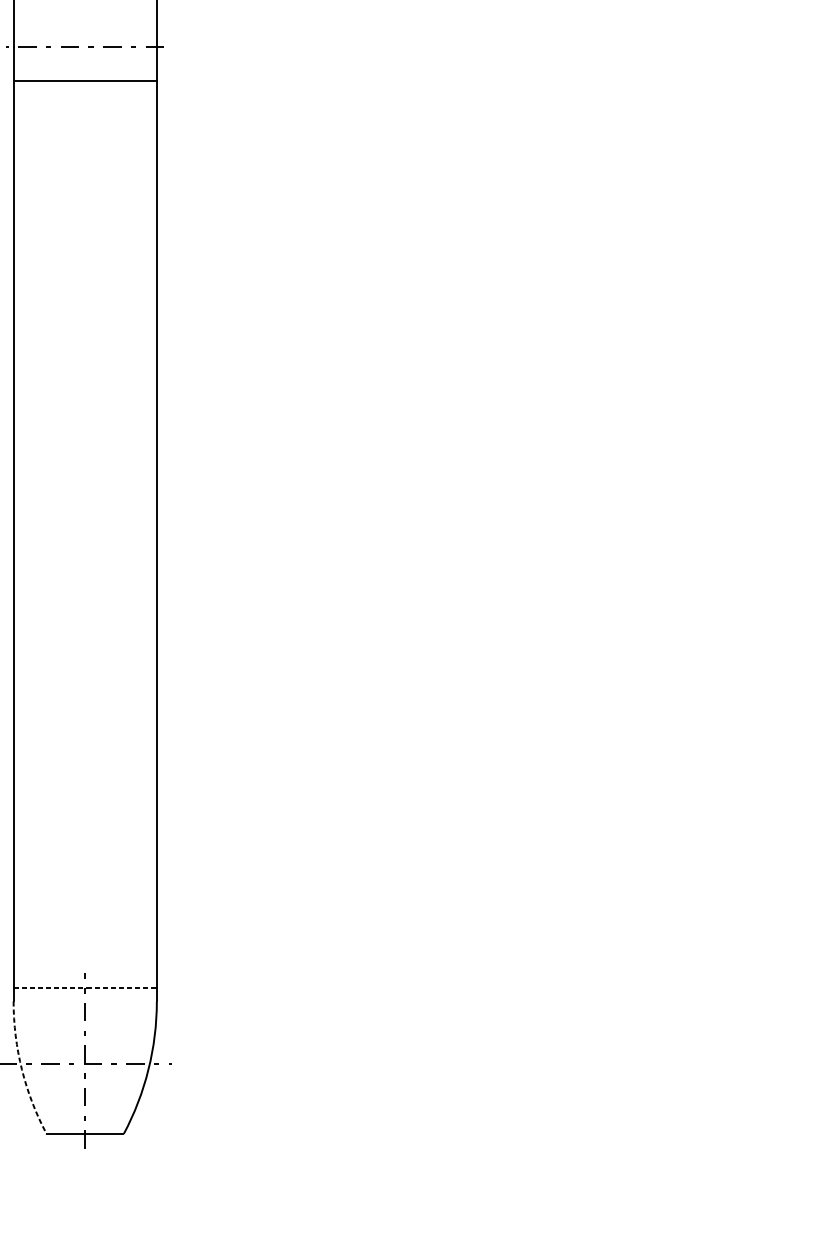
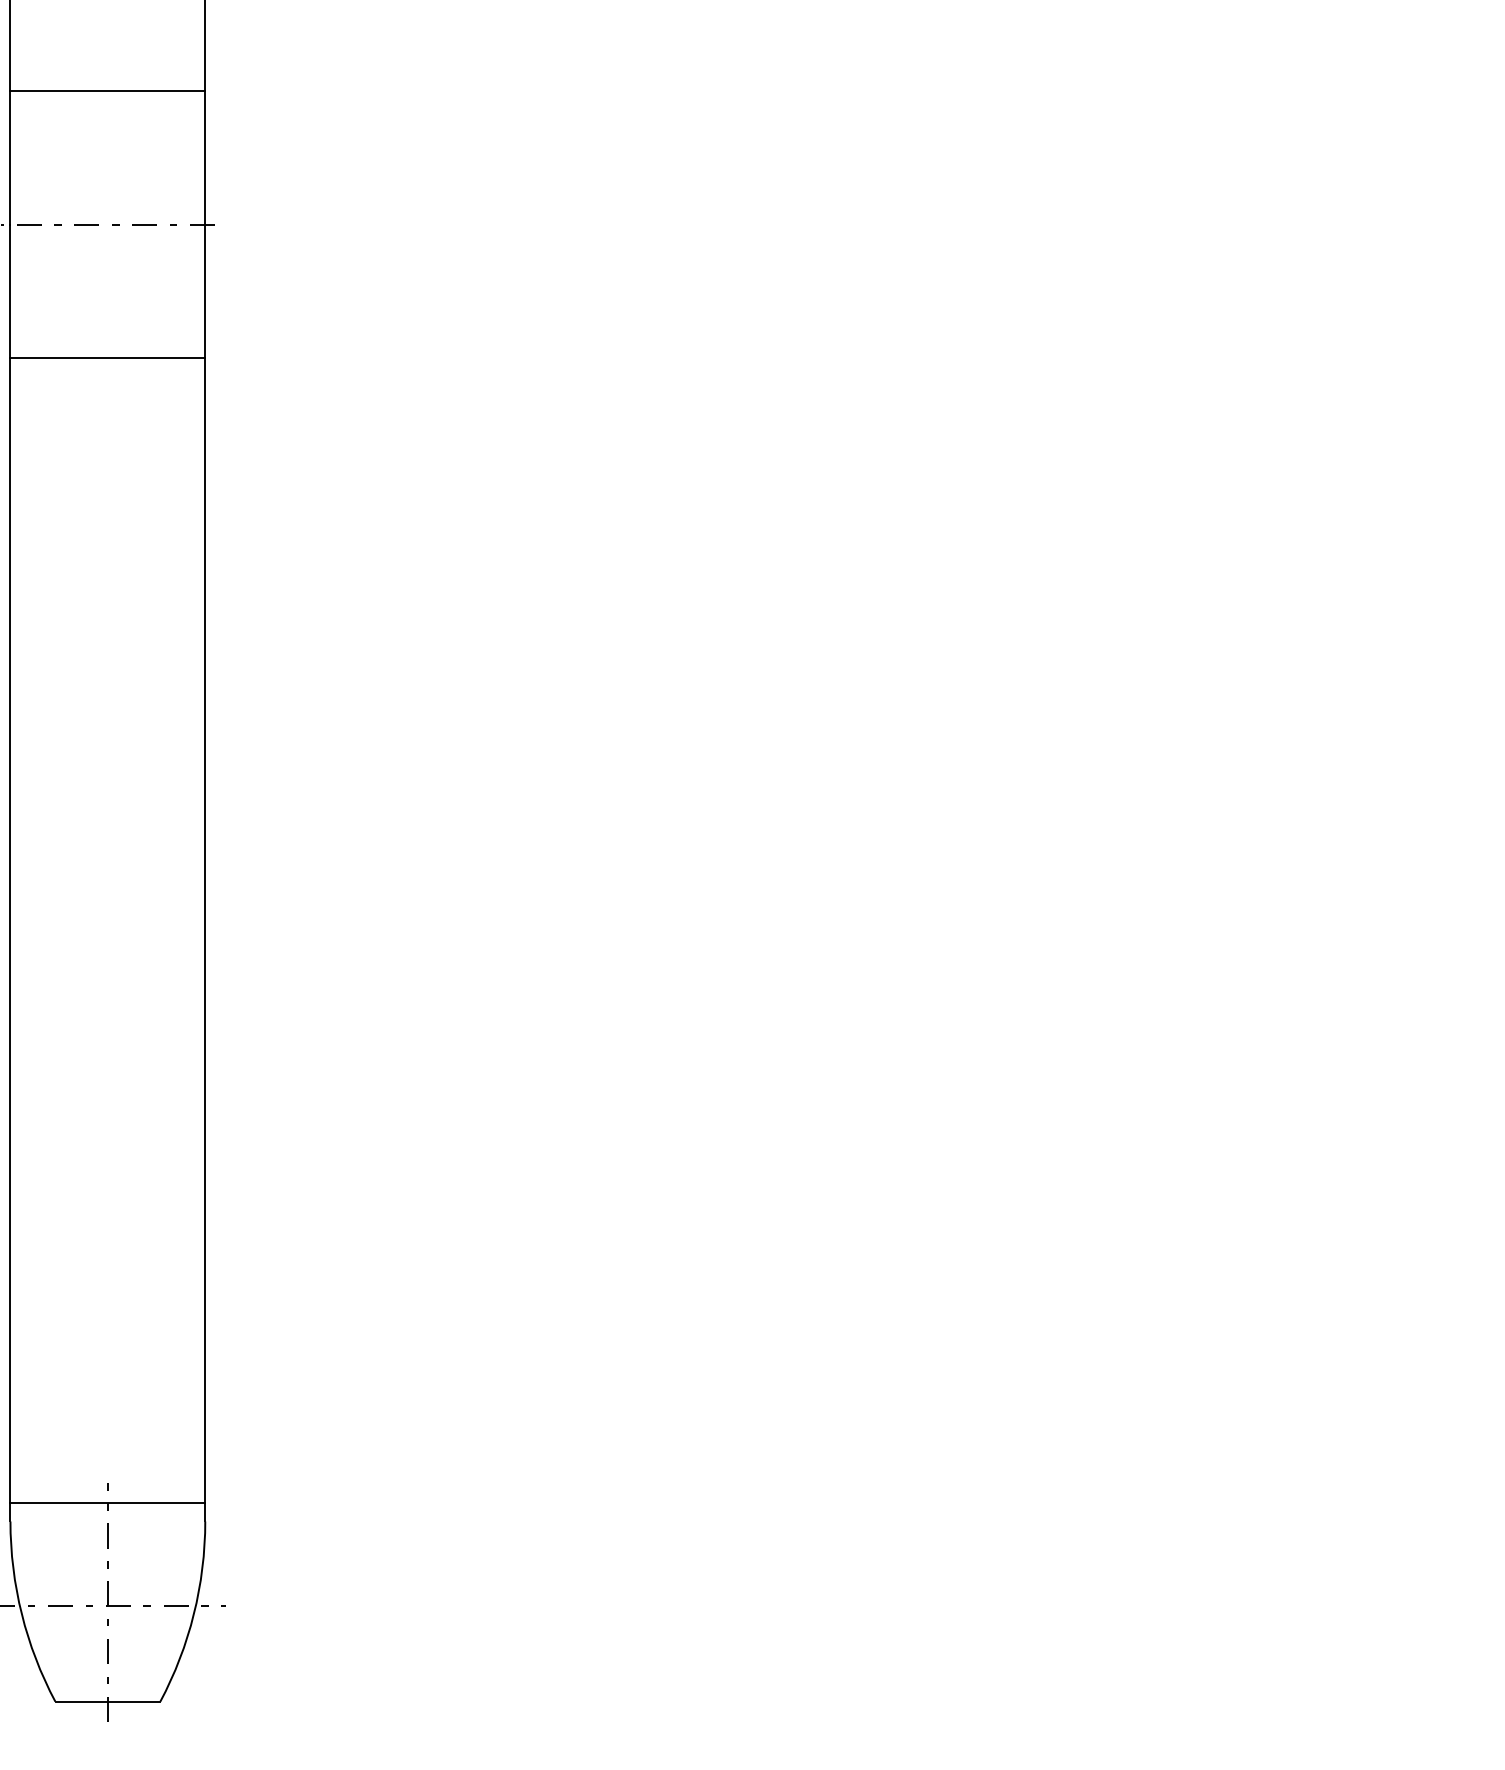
line: (84, 81) -> (107, 358), moved
line: (85, 988) -> (108, 1503), dashed -> solid
arc: (21, 1069) -> (21, 1614), dashed -> solid

